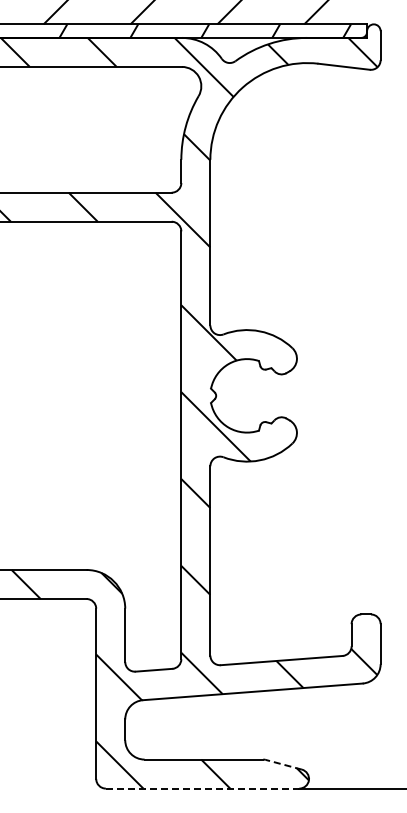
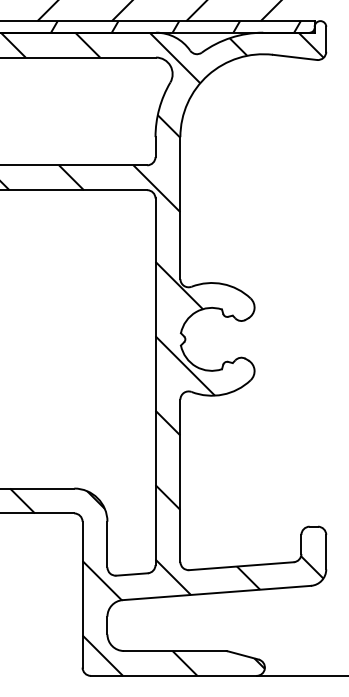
line: (283, 764) -> (243, 655), dashed -> solid
line: (202, 788) -> (173, 675), dashed -> solid

